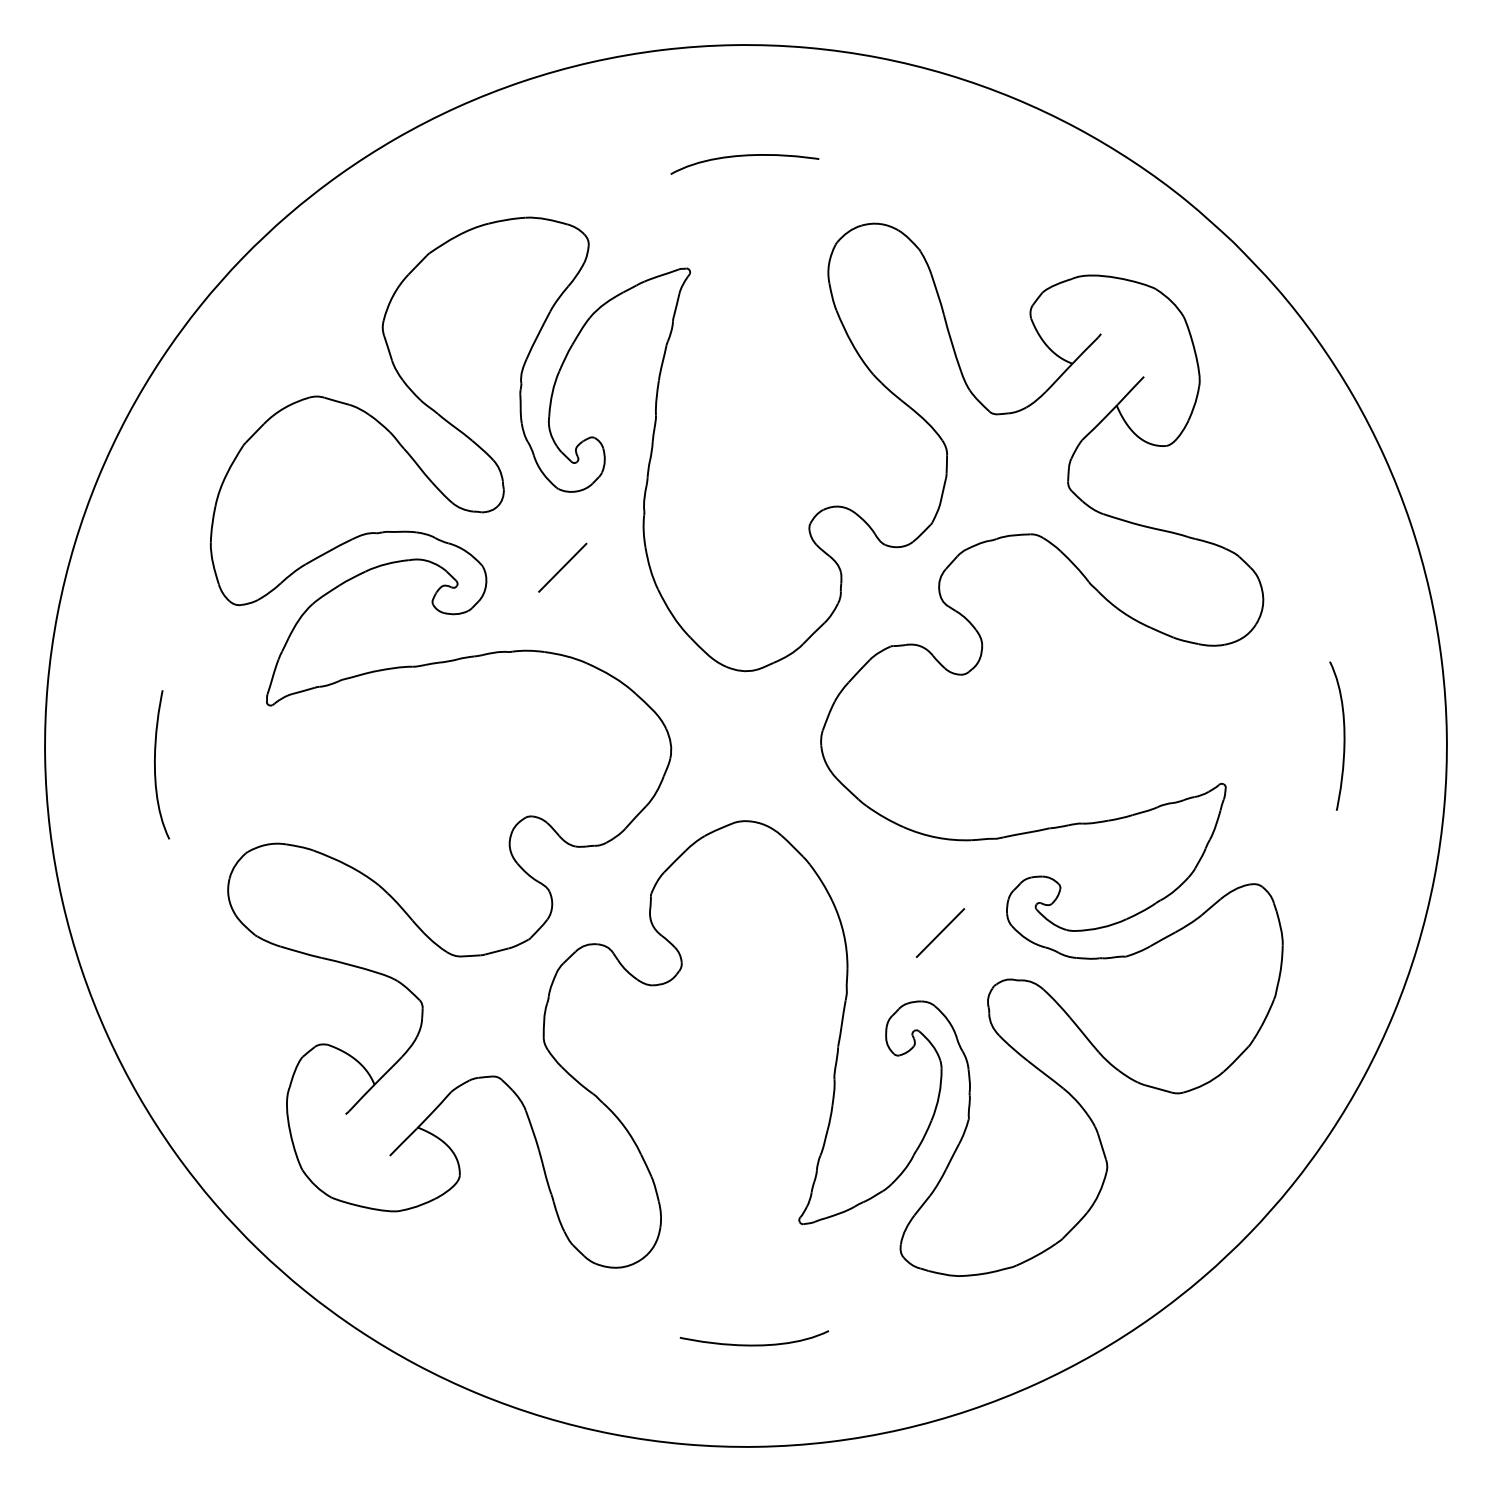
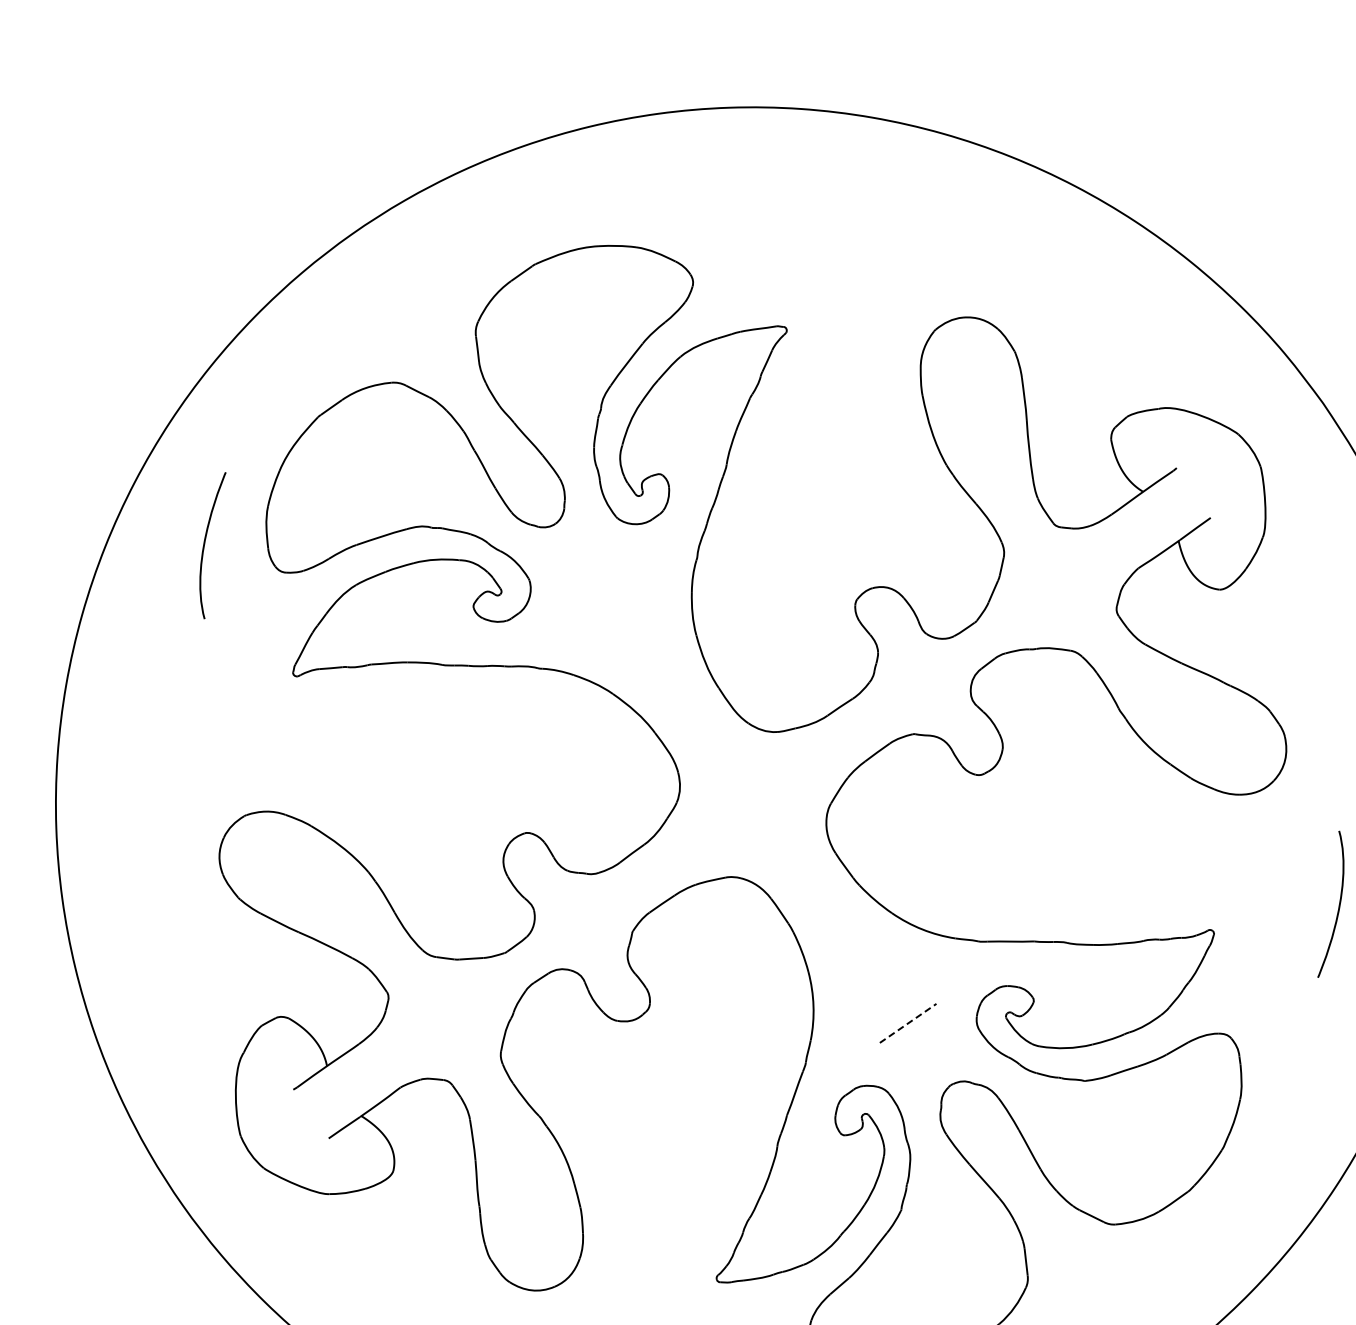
curve: (744, 156) -> (861, 228), removed
line: (562, 567) -> (607, 595), removed
curve: (155, 764) -> (204, 543), moved
line: (940, 933) -> (908, 1023), solid -> dashed

